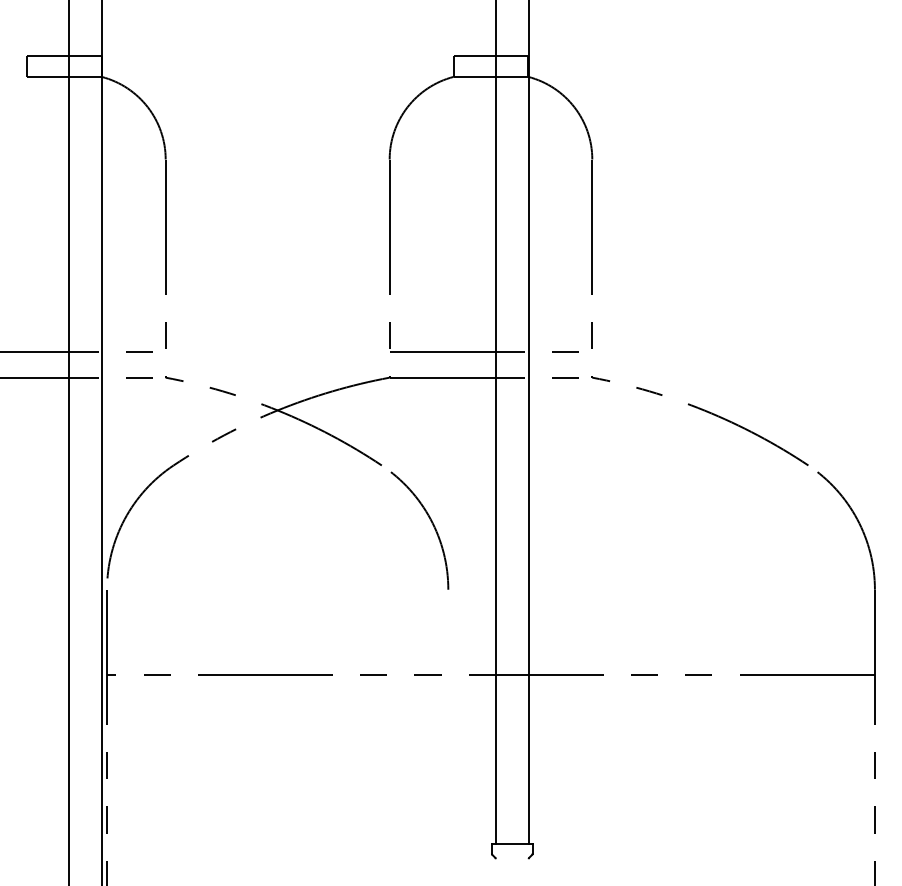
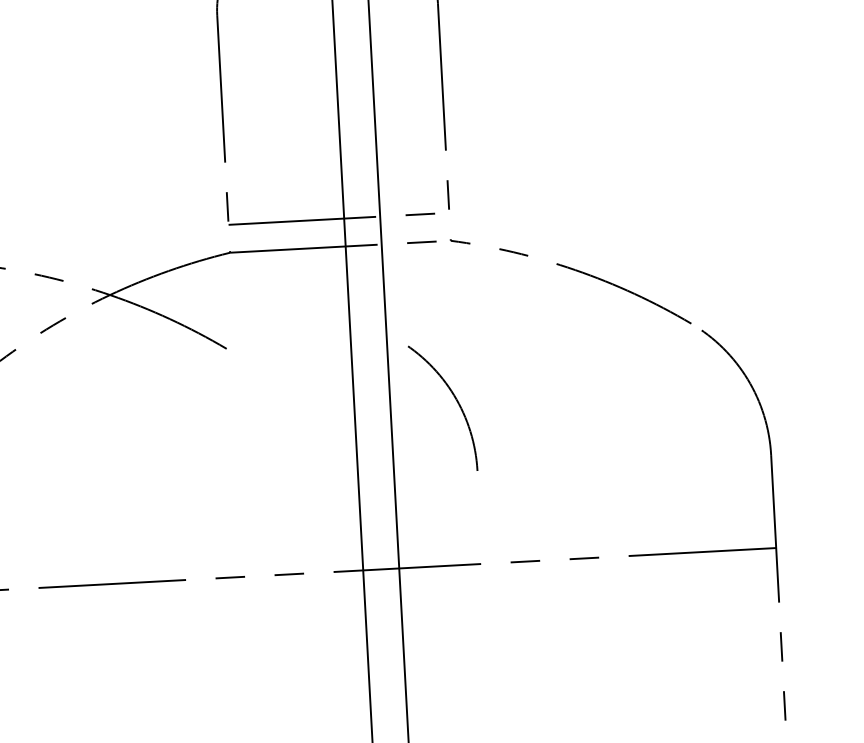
arc: (431, 523) -> (455, 399), moved

